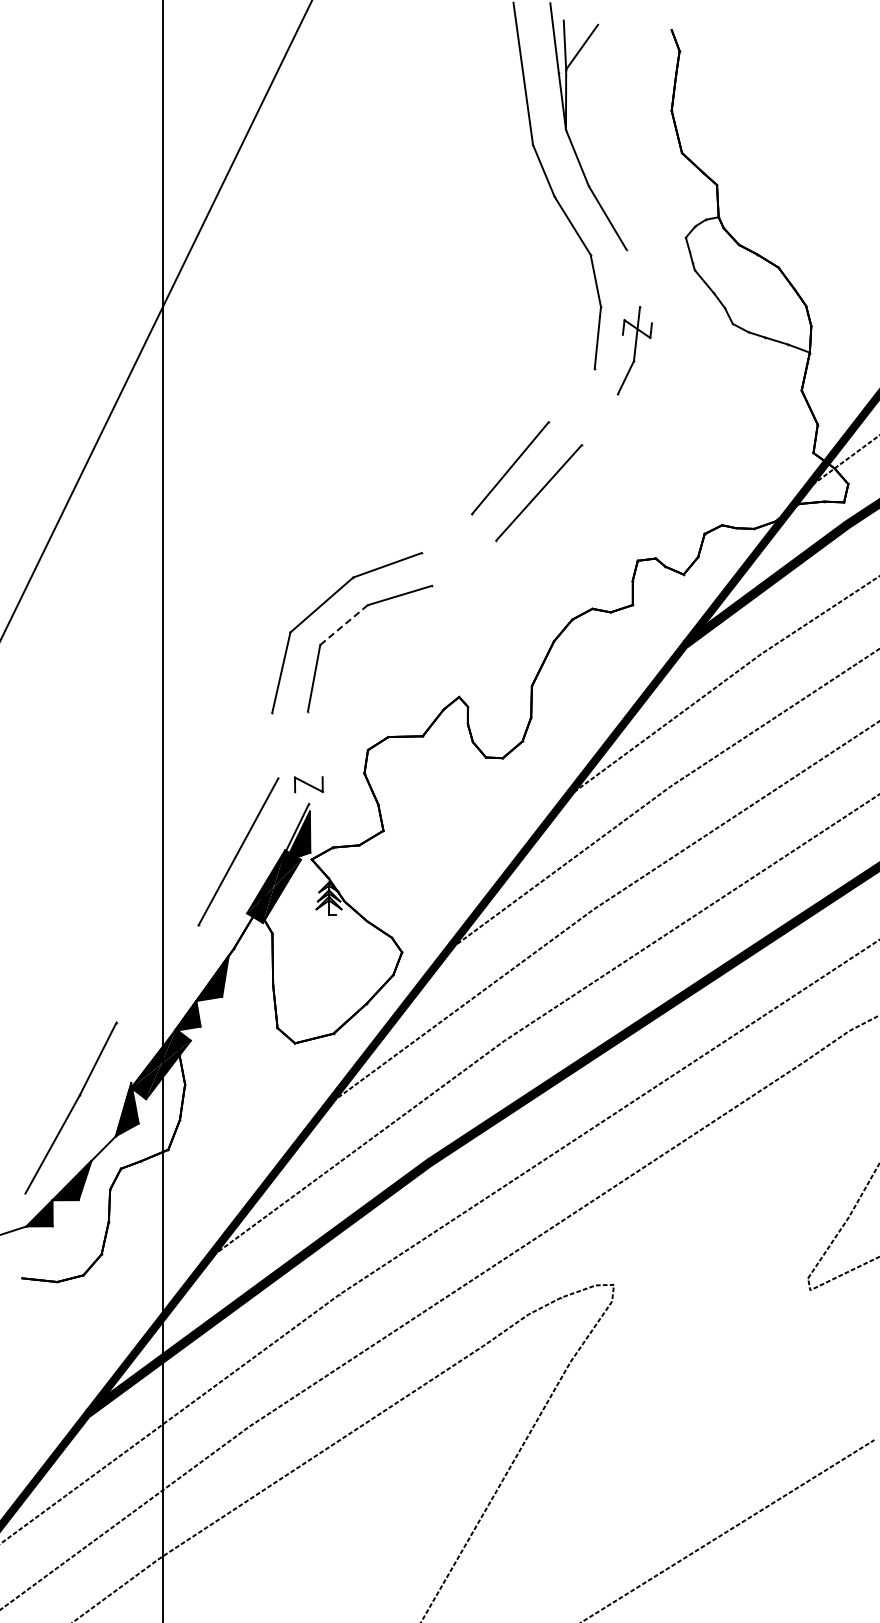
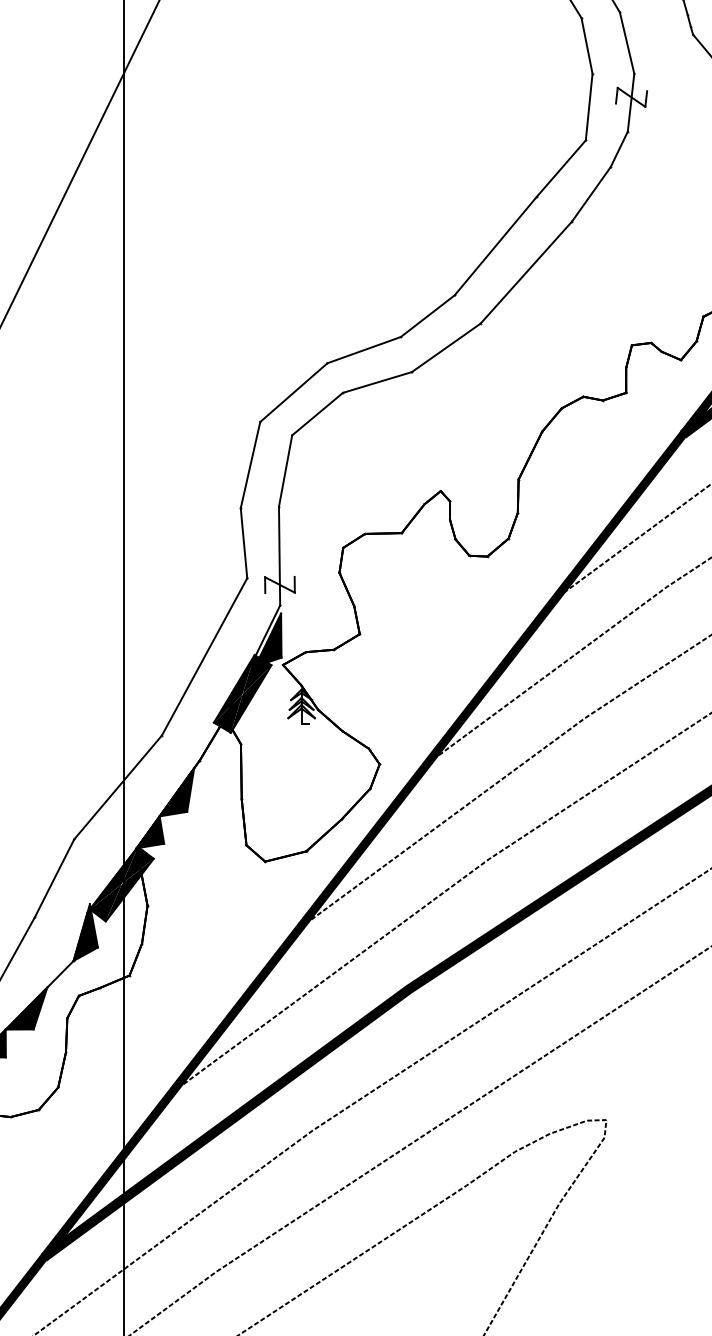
line: (633, 278) -> (627, 43), added
line: (571, 395) -> (560, 168), added
line: (599, 419) -> (590, 194), added
line: (446, 533) -> (427, 316), added
line: (464, 562) -> (446, 347), added
line: (344, 625) -> (318, 414), dashed -> solid
line: (275, 745) -> (244, 542), added
line: (308, 757) -> (279, 555), added
line: (157, 973) -> (117, 786), added

